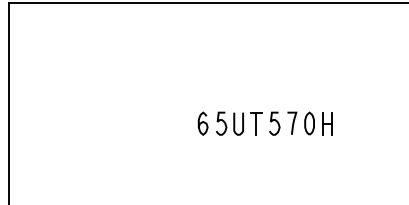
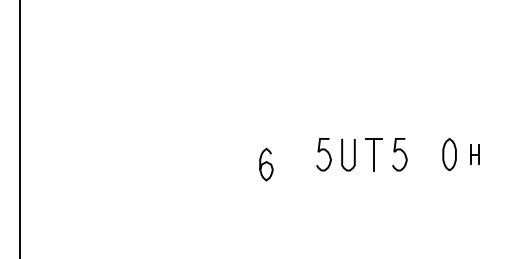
curve: (292, 122) -> (425, 152), removed
curve: (202, 123) -> (265, 164), moved
part: (327, 123) -> (475, 154), size x0.6

